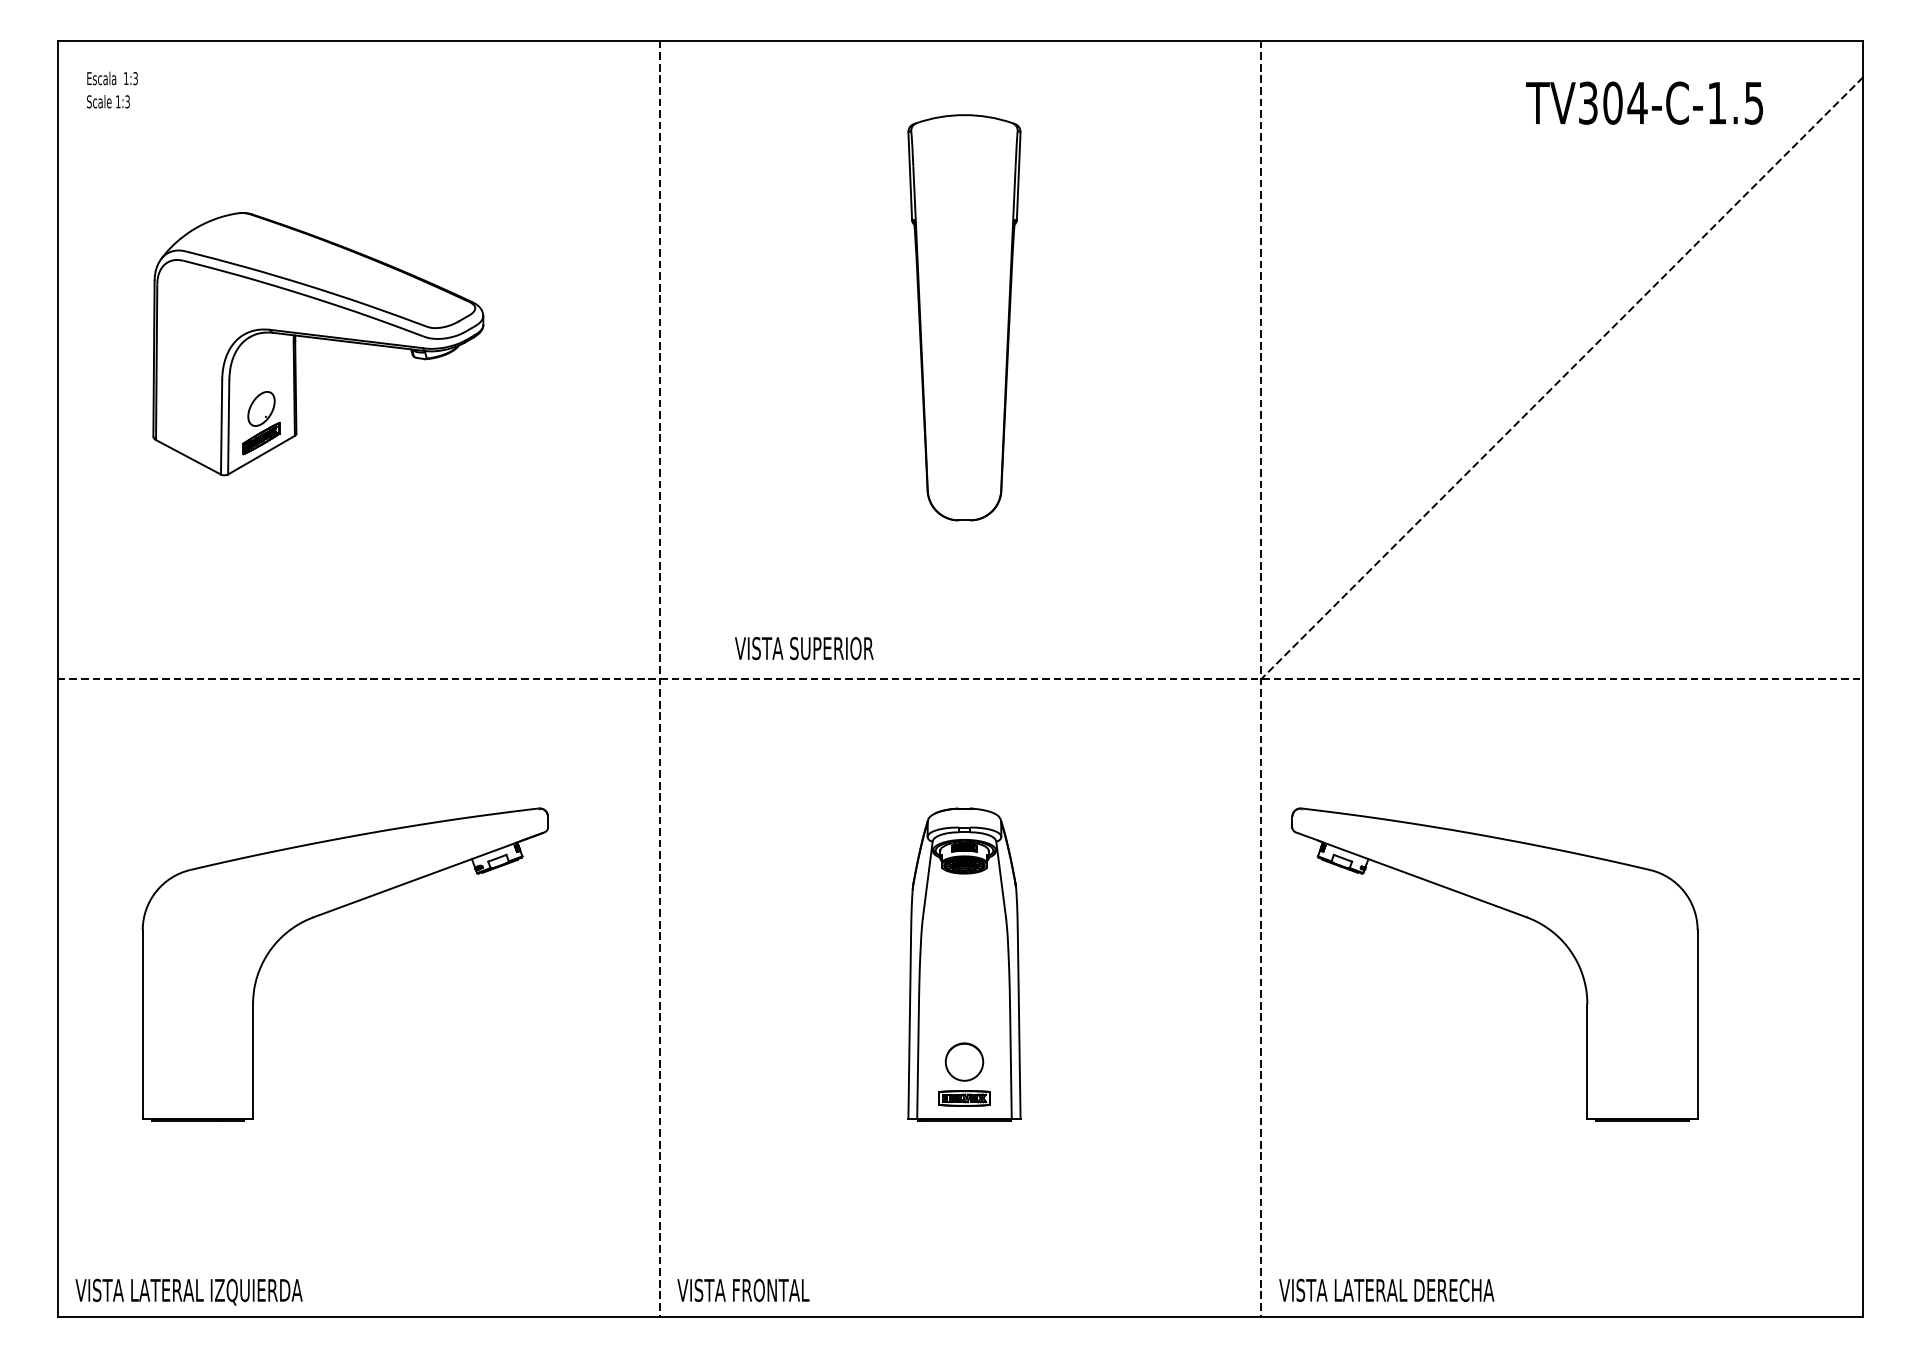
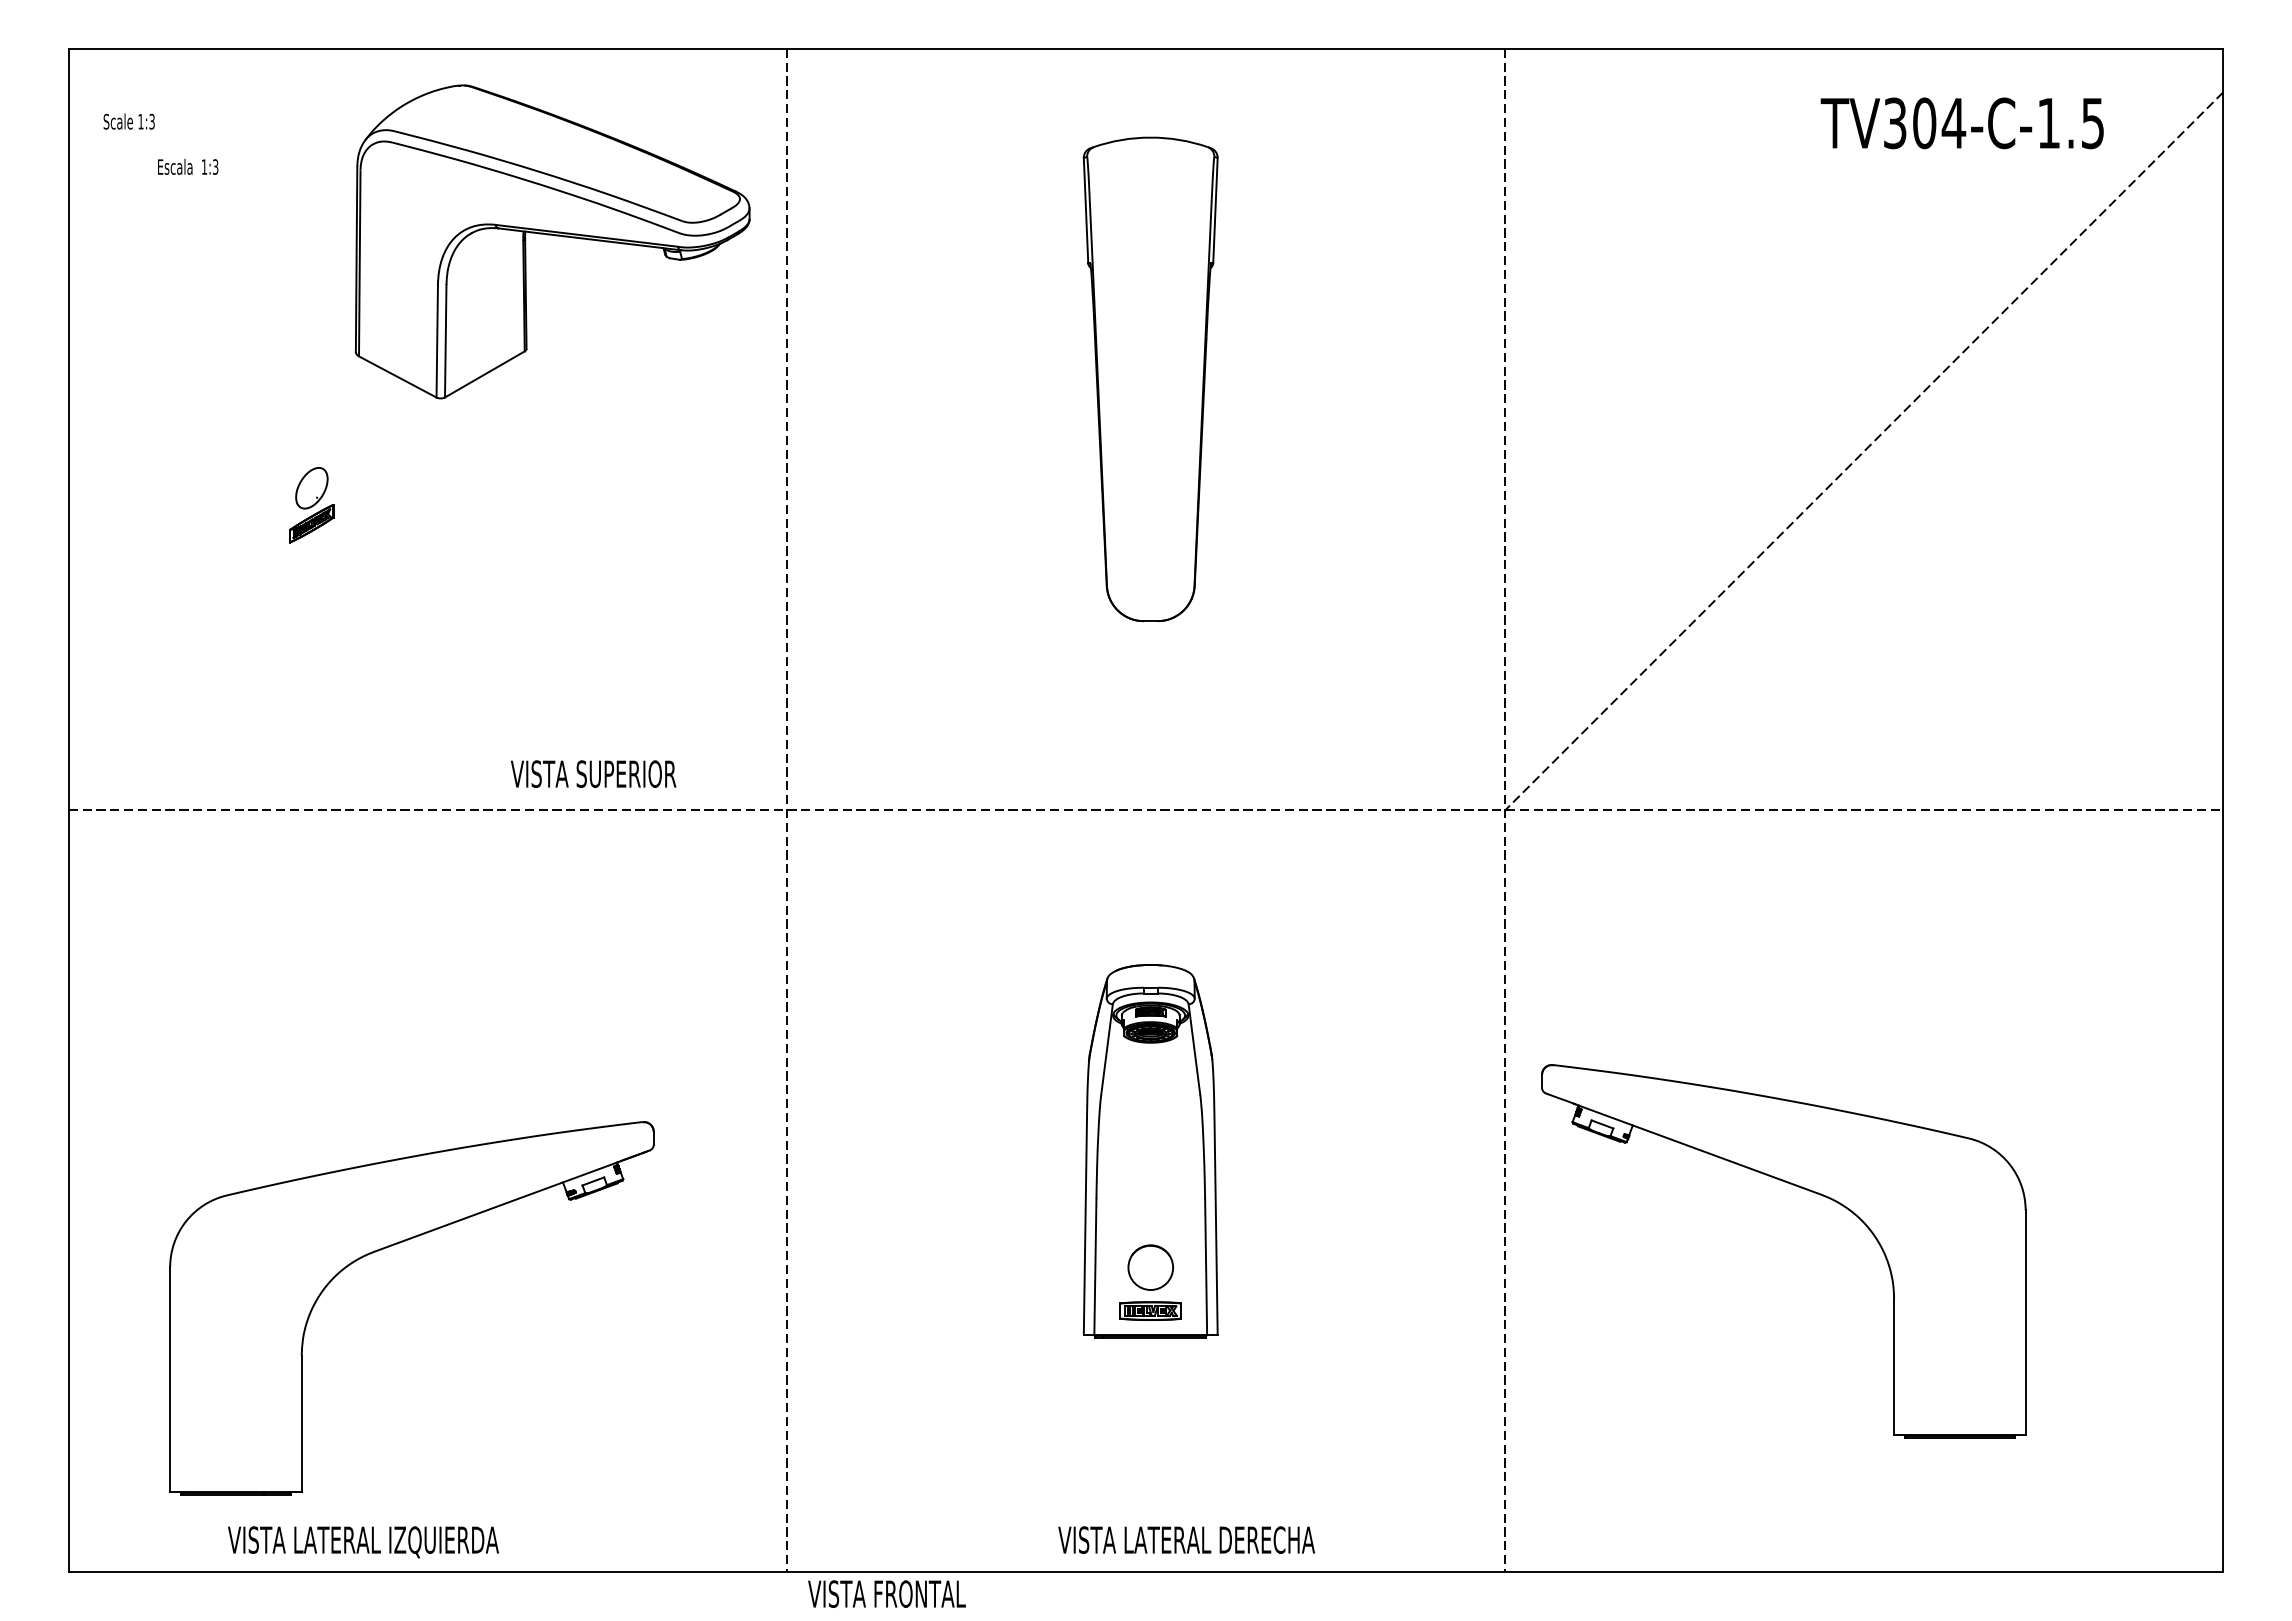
text: (112, 78) -> (188, 166), moved
part: (318, 343) -> (552, 241), moved
text: (804, 647) -> (593, 773), moved
part: (329, 912) -> (392, 1246), moved
part: (1511, 912) -> (1803, 1189), moved
text: (743, 1289) -> (886, 1593), moved
text: (1386, 1289) -> (1186, 1539), moved
text: (189, 1292) -> (363, 1542), moved

